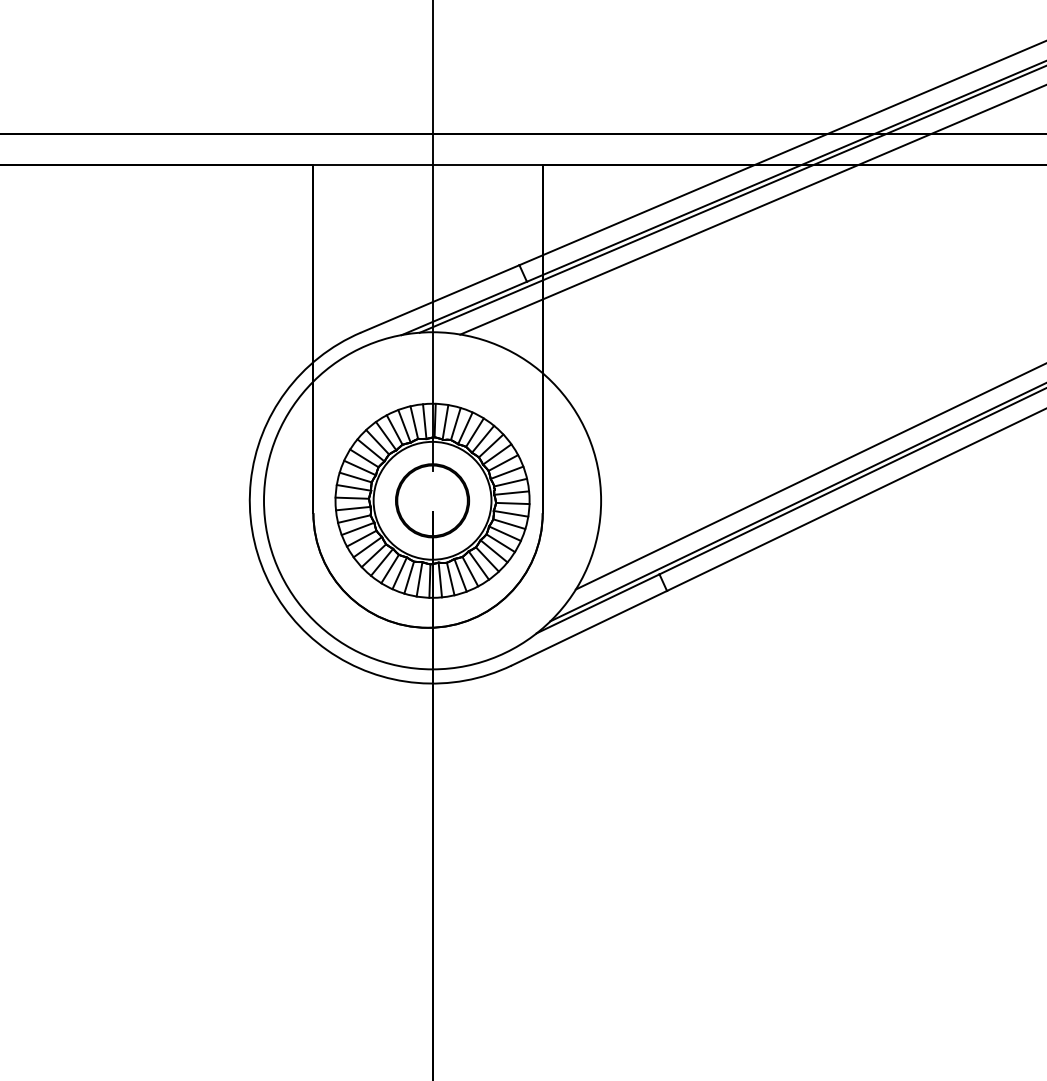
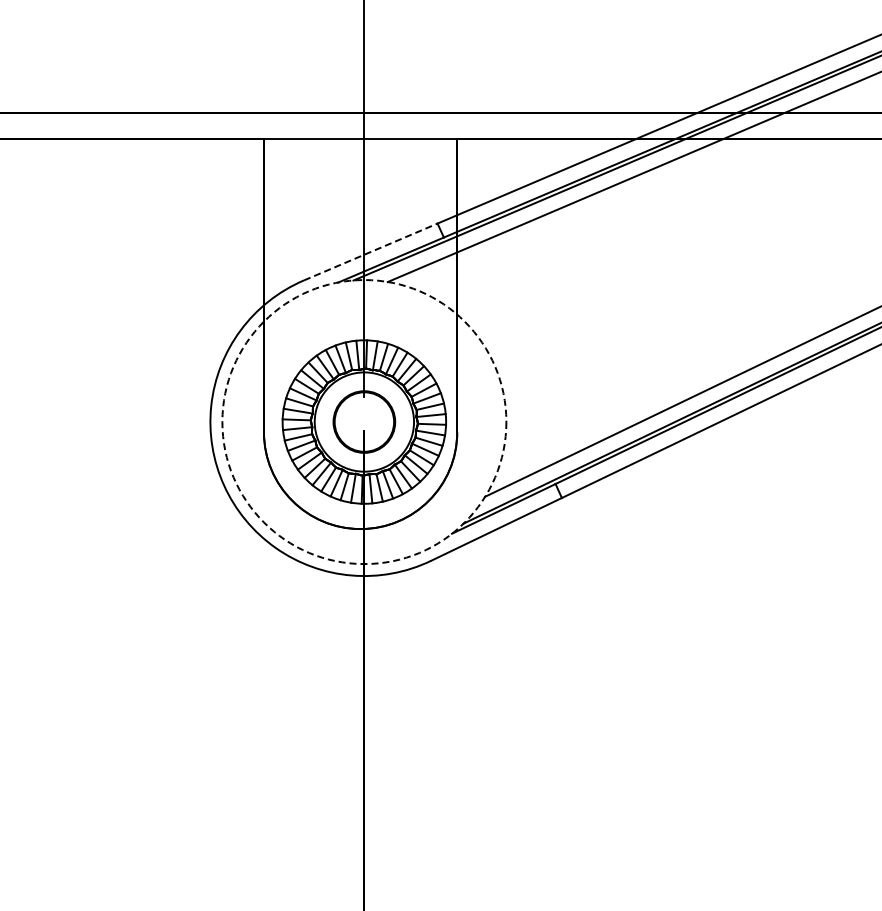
line: (439, 299) -> (370, 252), solid -> dashed
circle: (432, 501) -> (364, 422), solid -> dashed

